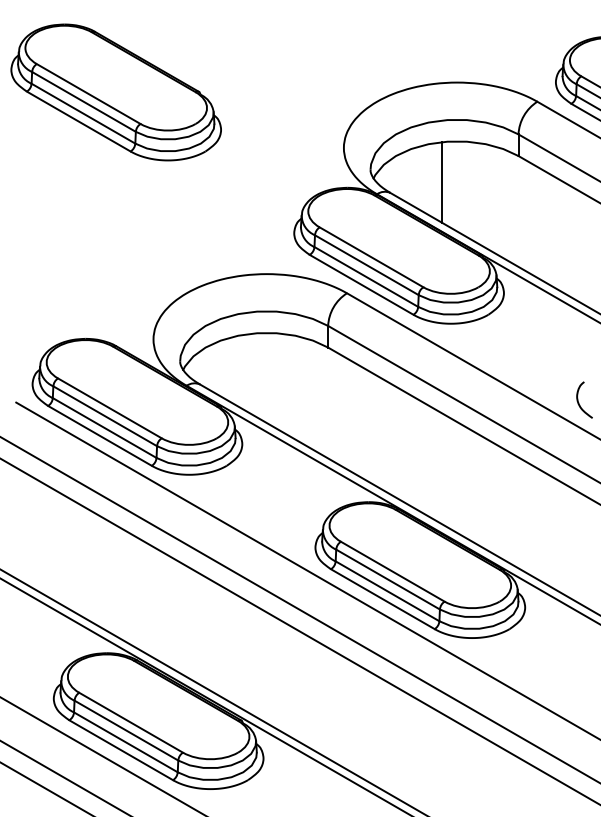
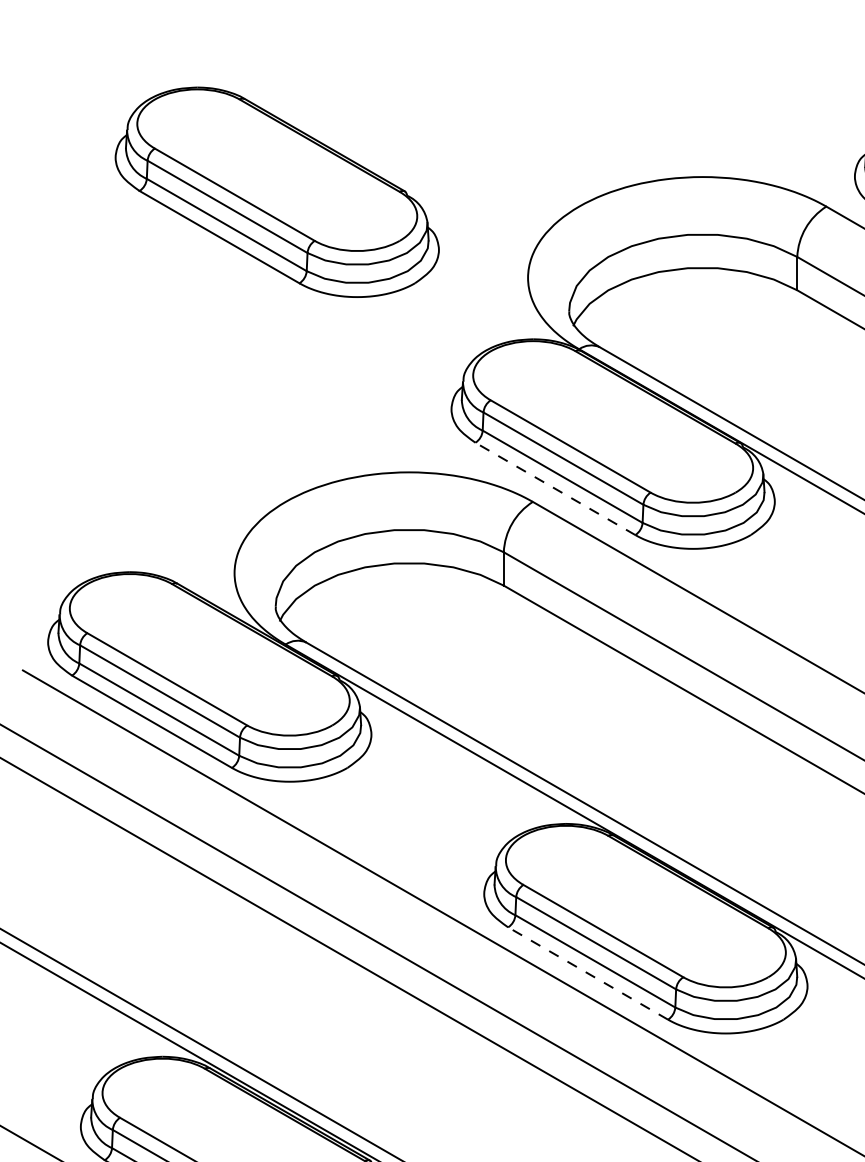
part: (115, 92) -> (276, 192), moved
line: (442, 182) -> (680, 331), removed
line: (361, 284) -> (555, 488), solid -> dashed
line: (382, 599) -> (587, 973), solid -> dashed

